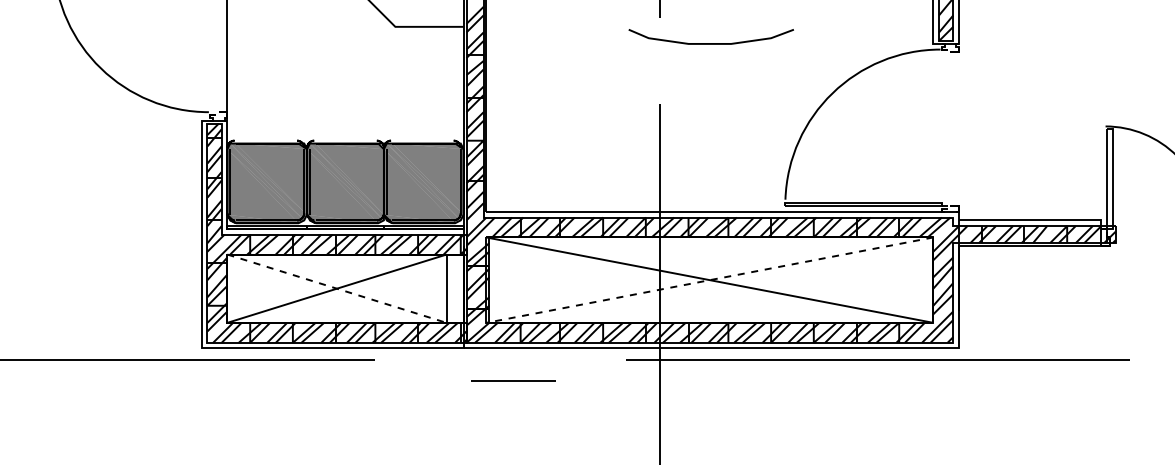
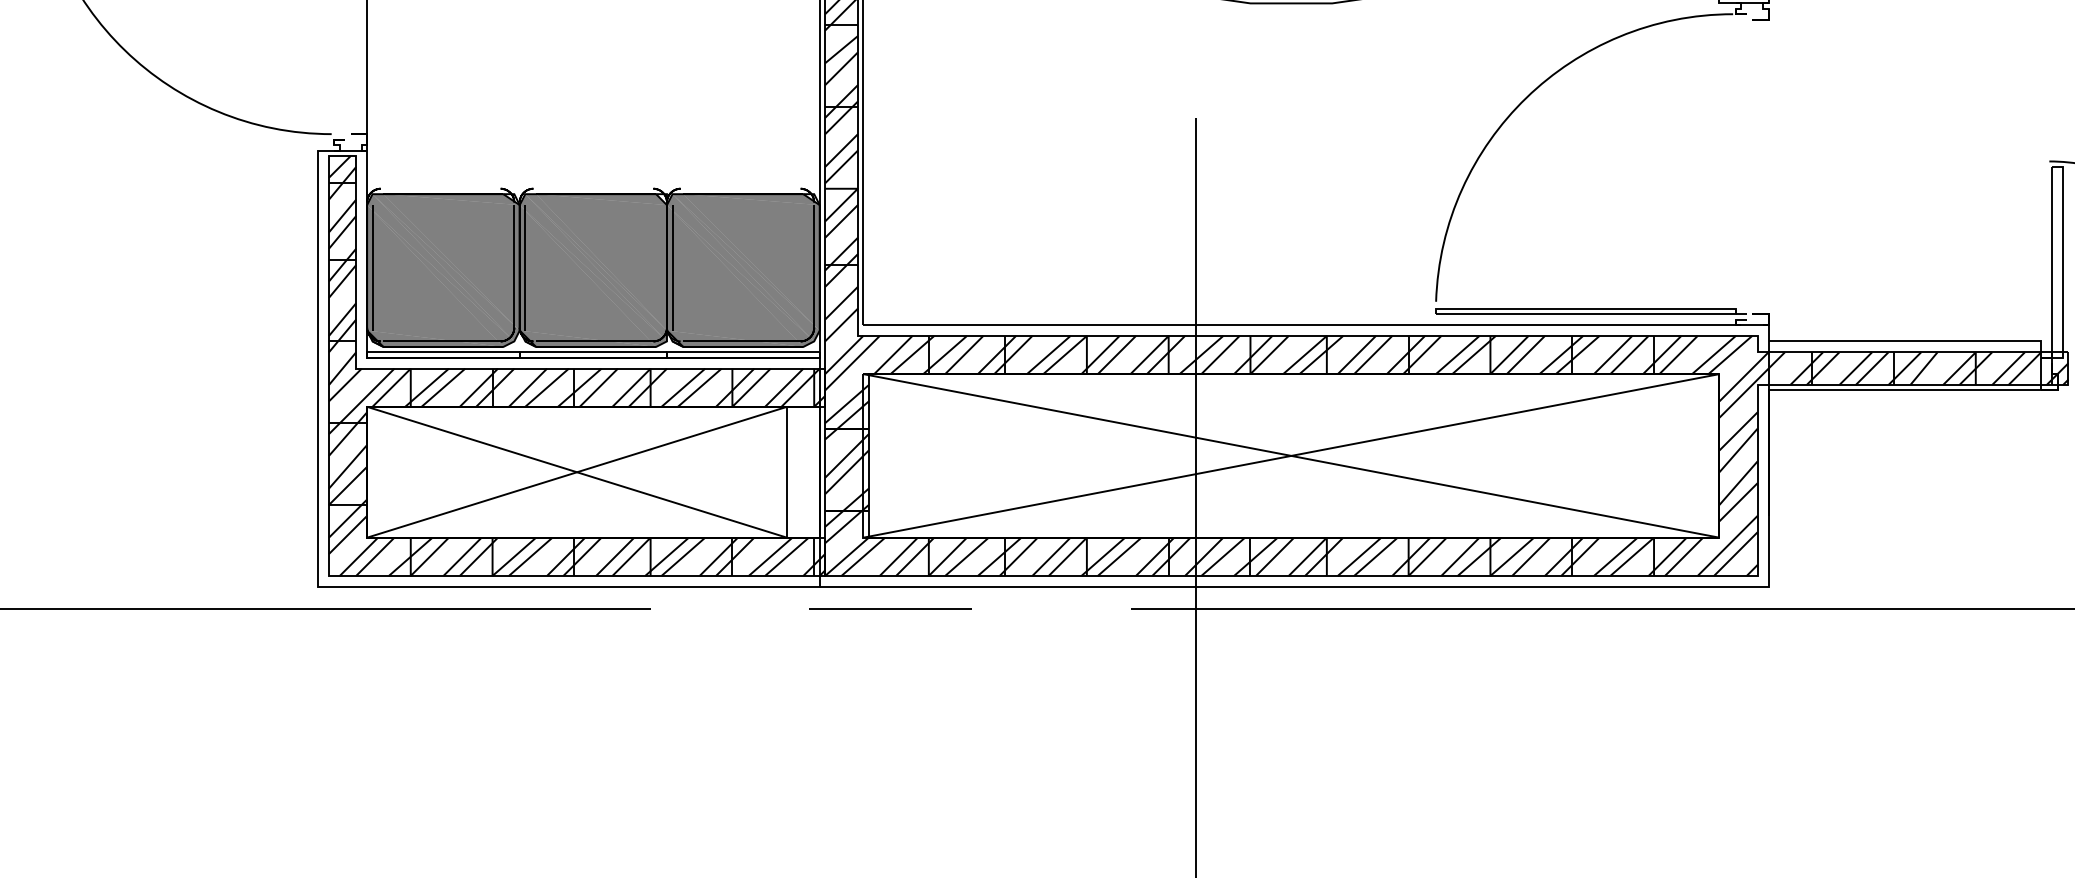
line: (709, 280) -> (1290, 456), dashed -> solid
line: (337, 288) -> (578, 471), dashed -> solid
line: (513, 380) -> (890, 607), moved

